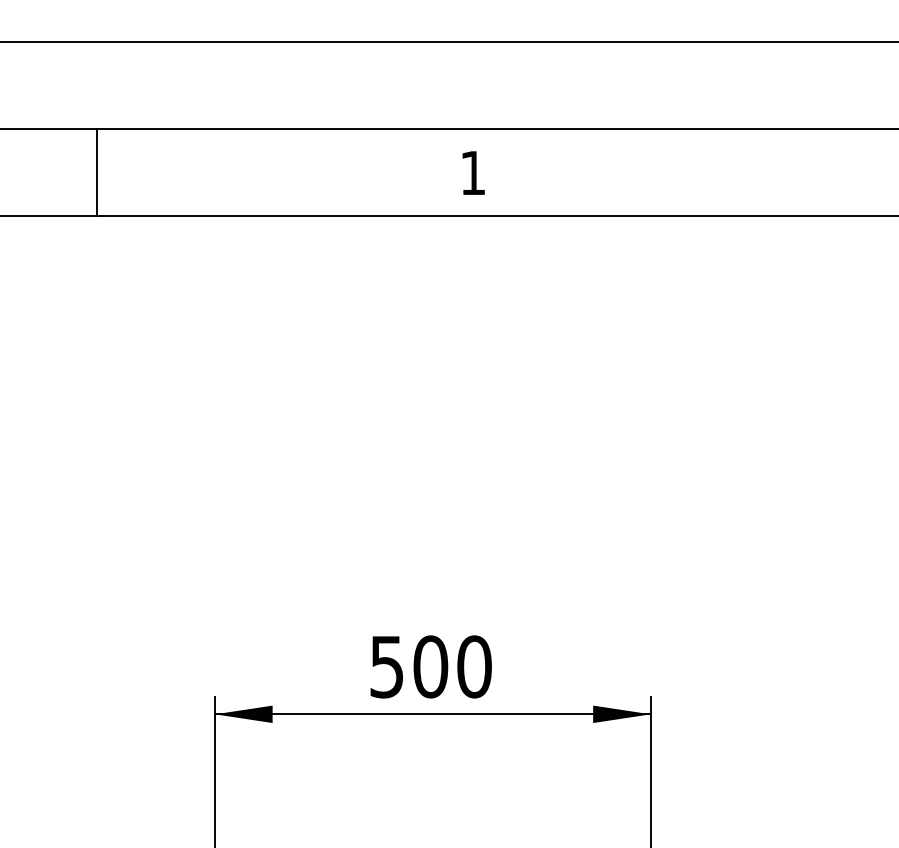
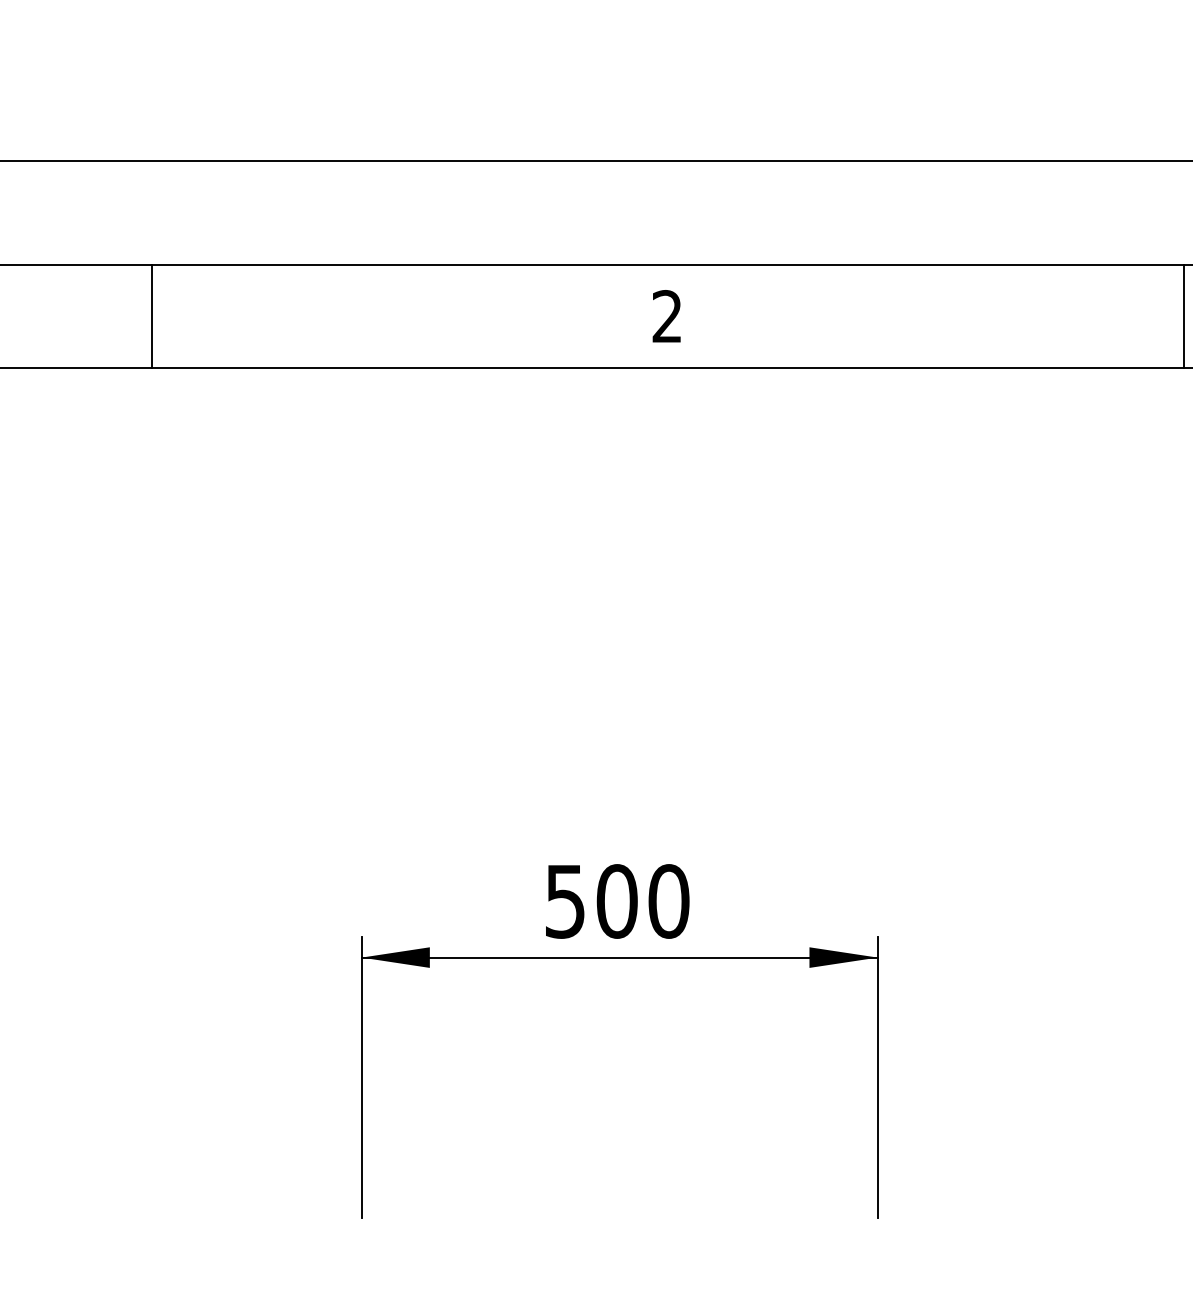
line: (96, 172) -> (151, 315), moved
text: (472, 172) -> (666, 316), 1 -> 2

